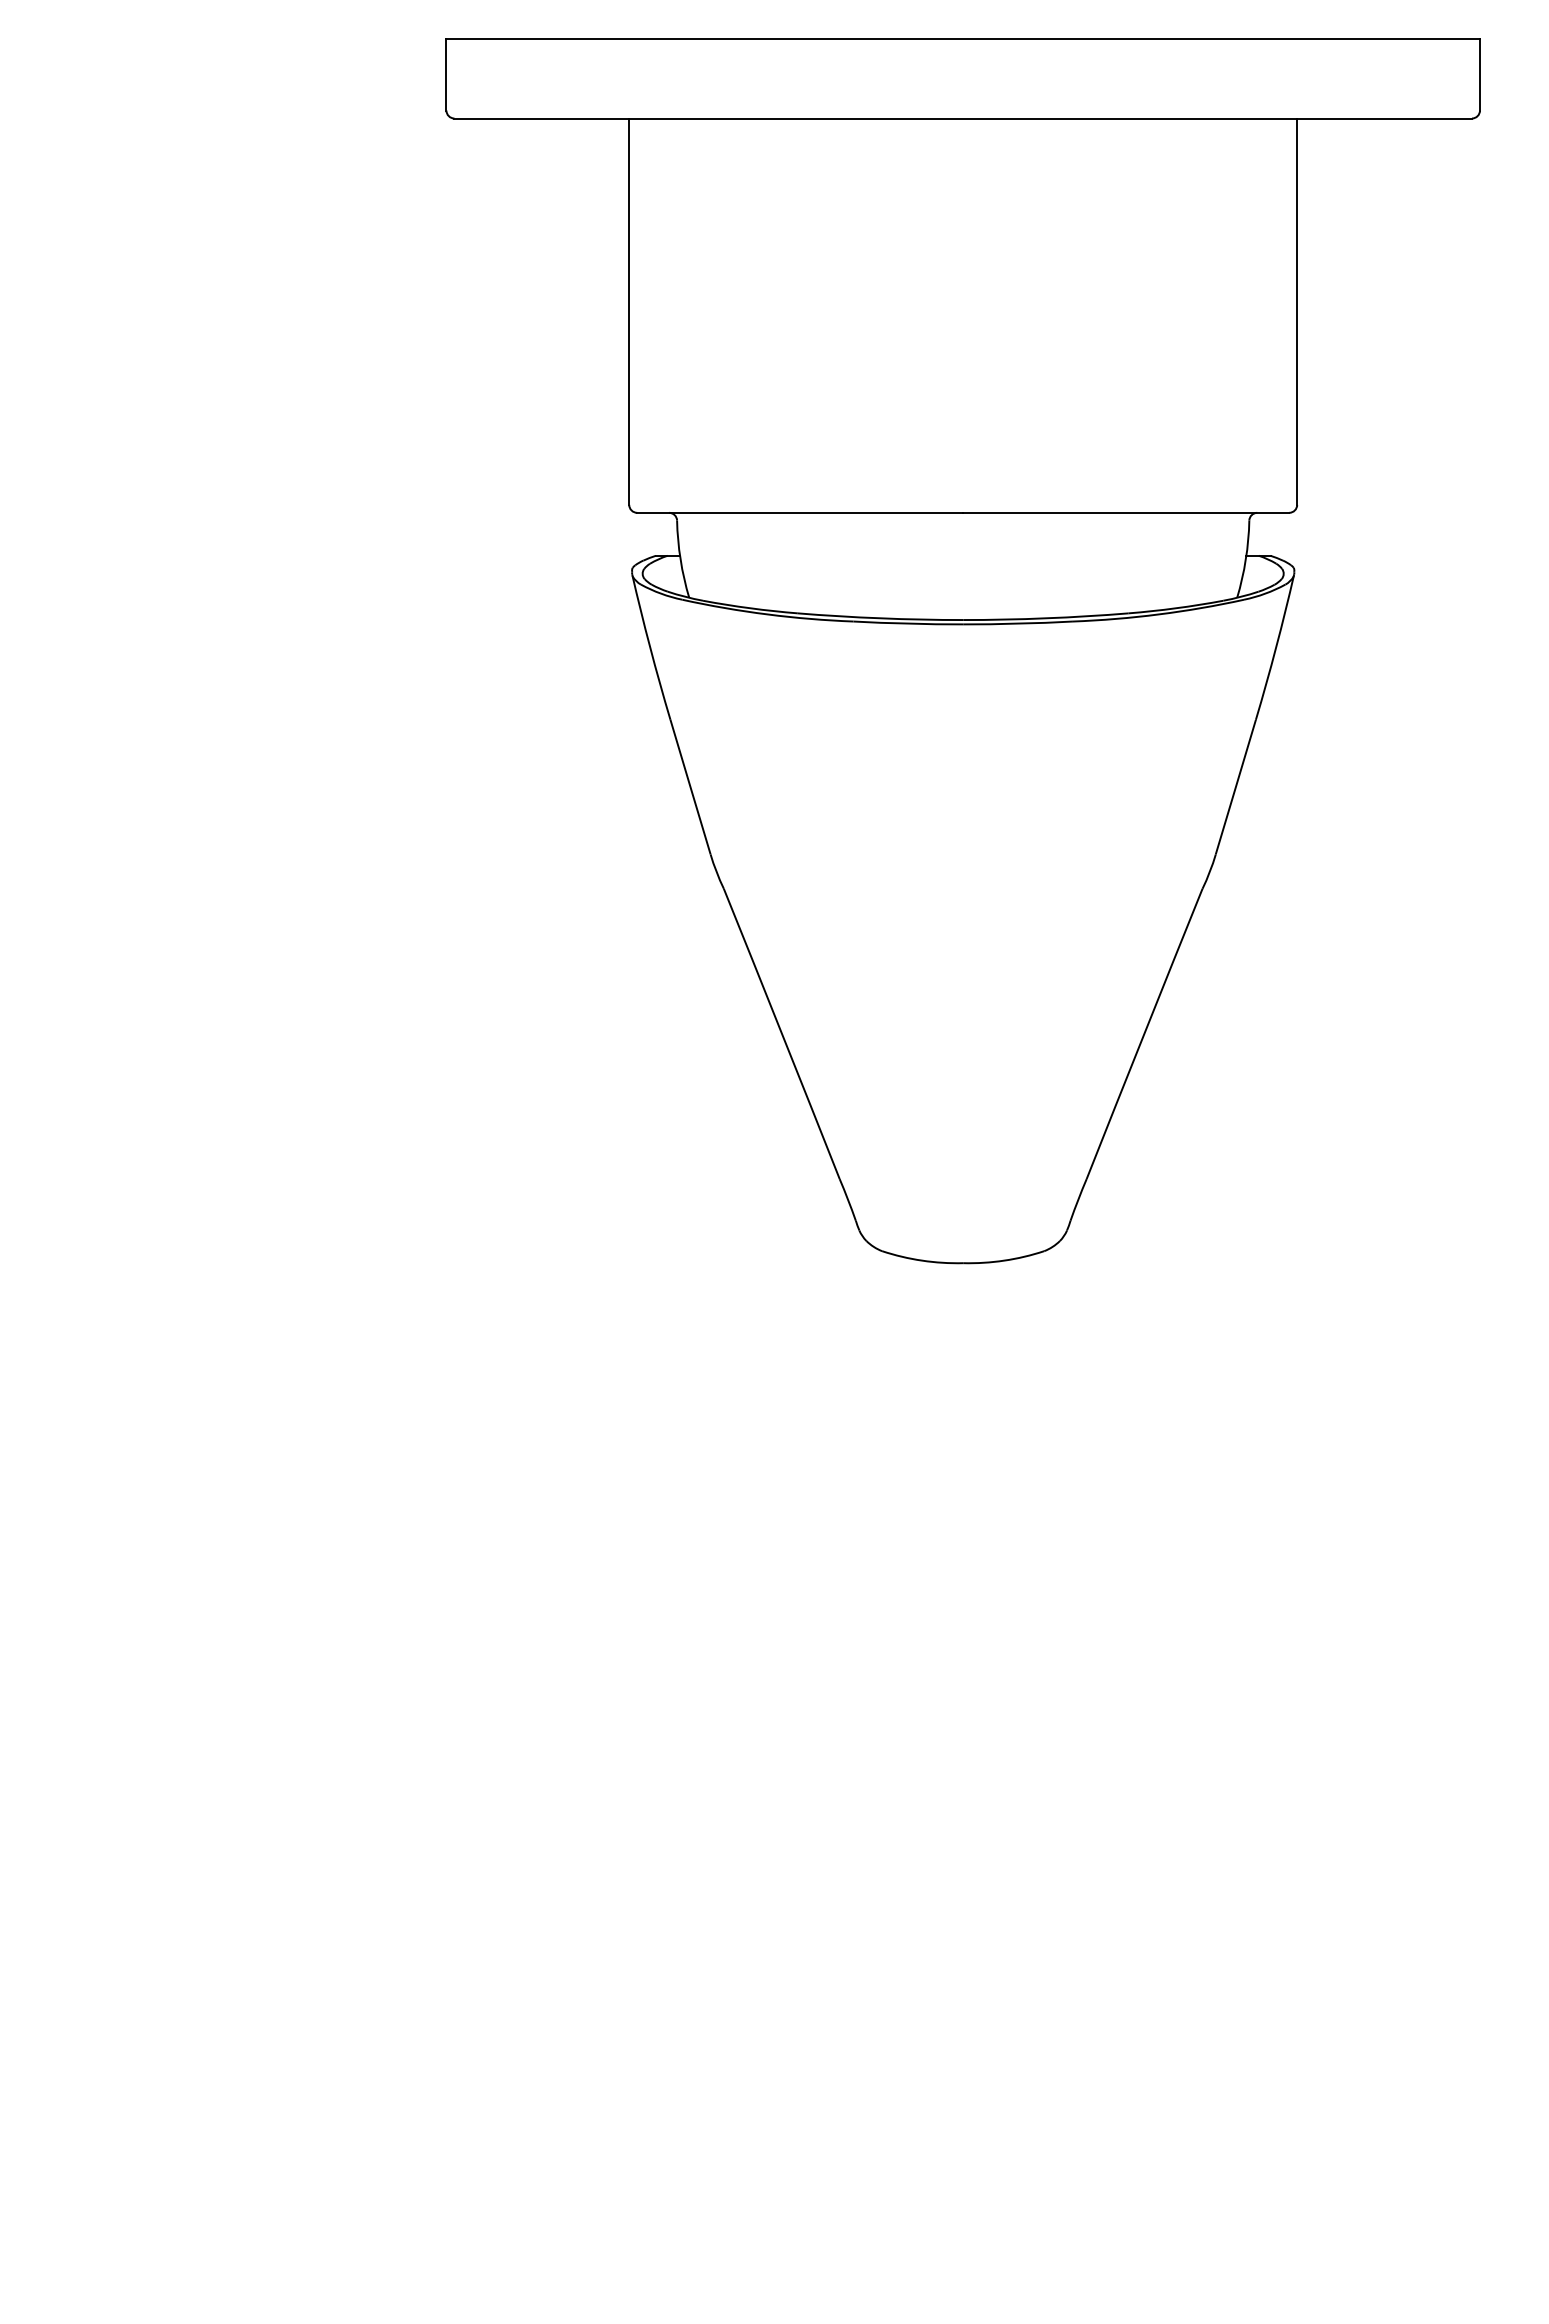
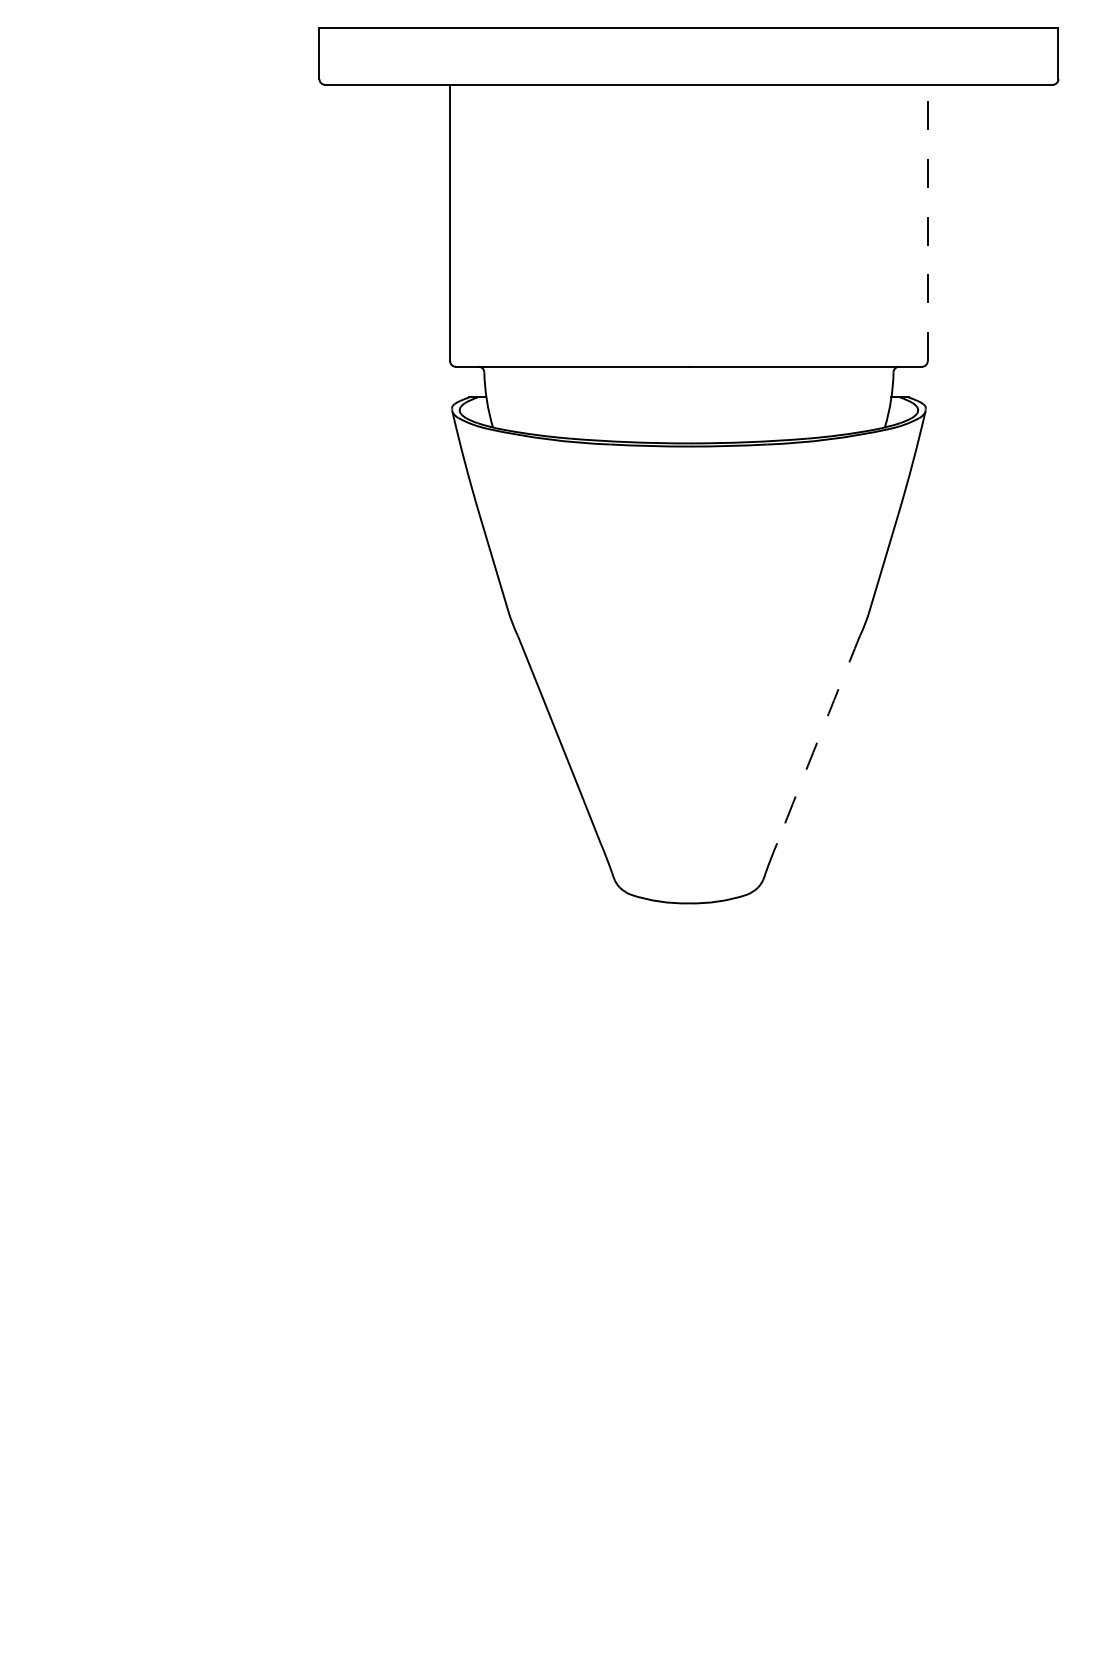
line: (1297, 311) -> (927, 222), solid -> dashed
arc: (1144, 1033) -> (818, 739), solid -> dashed

